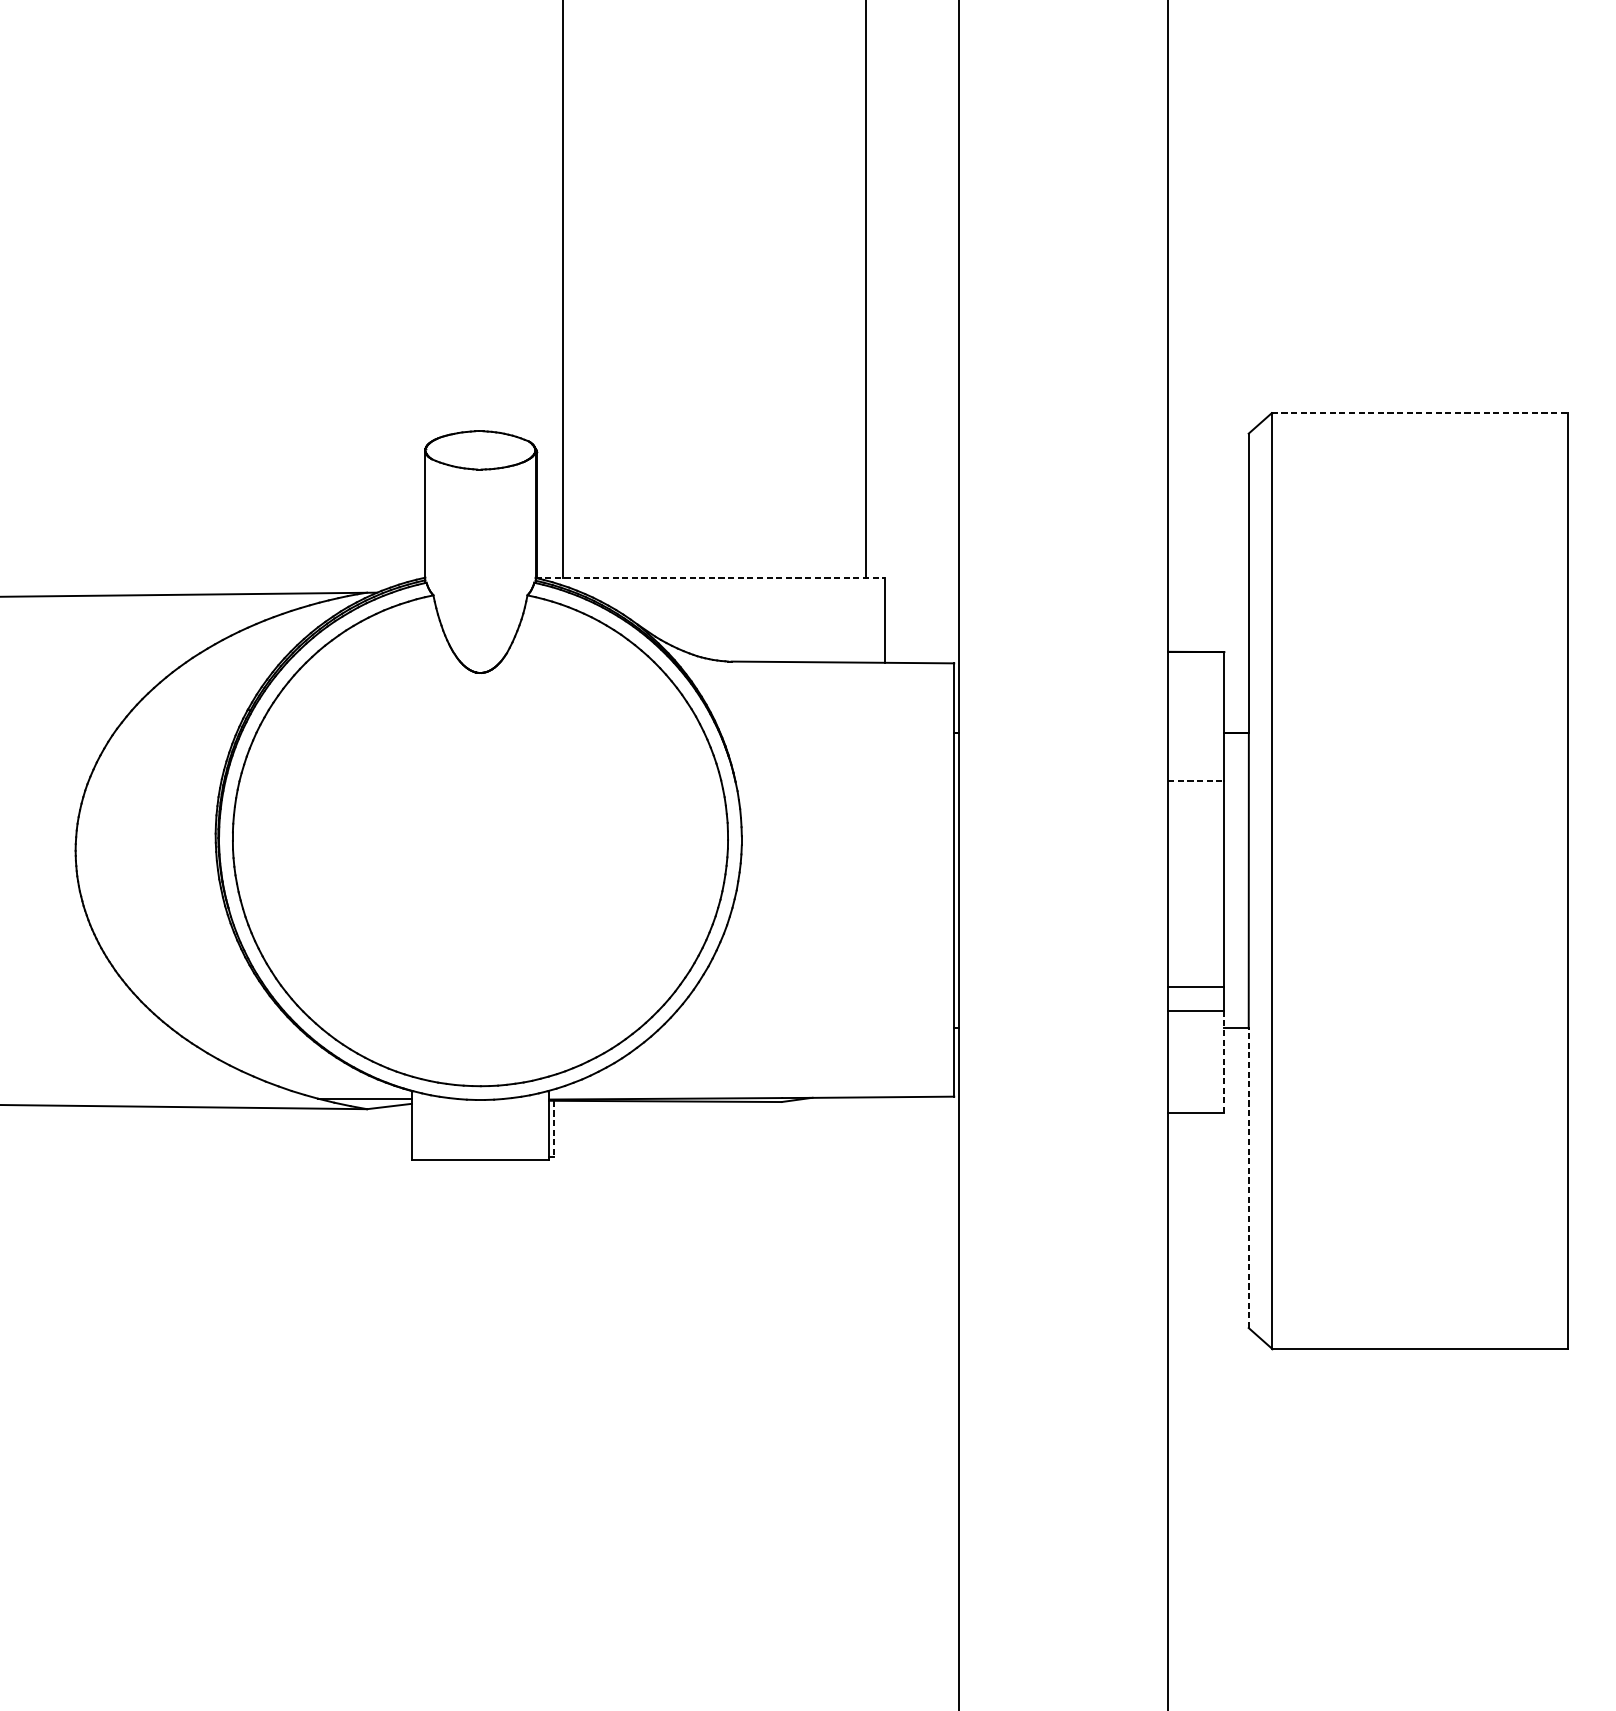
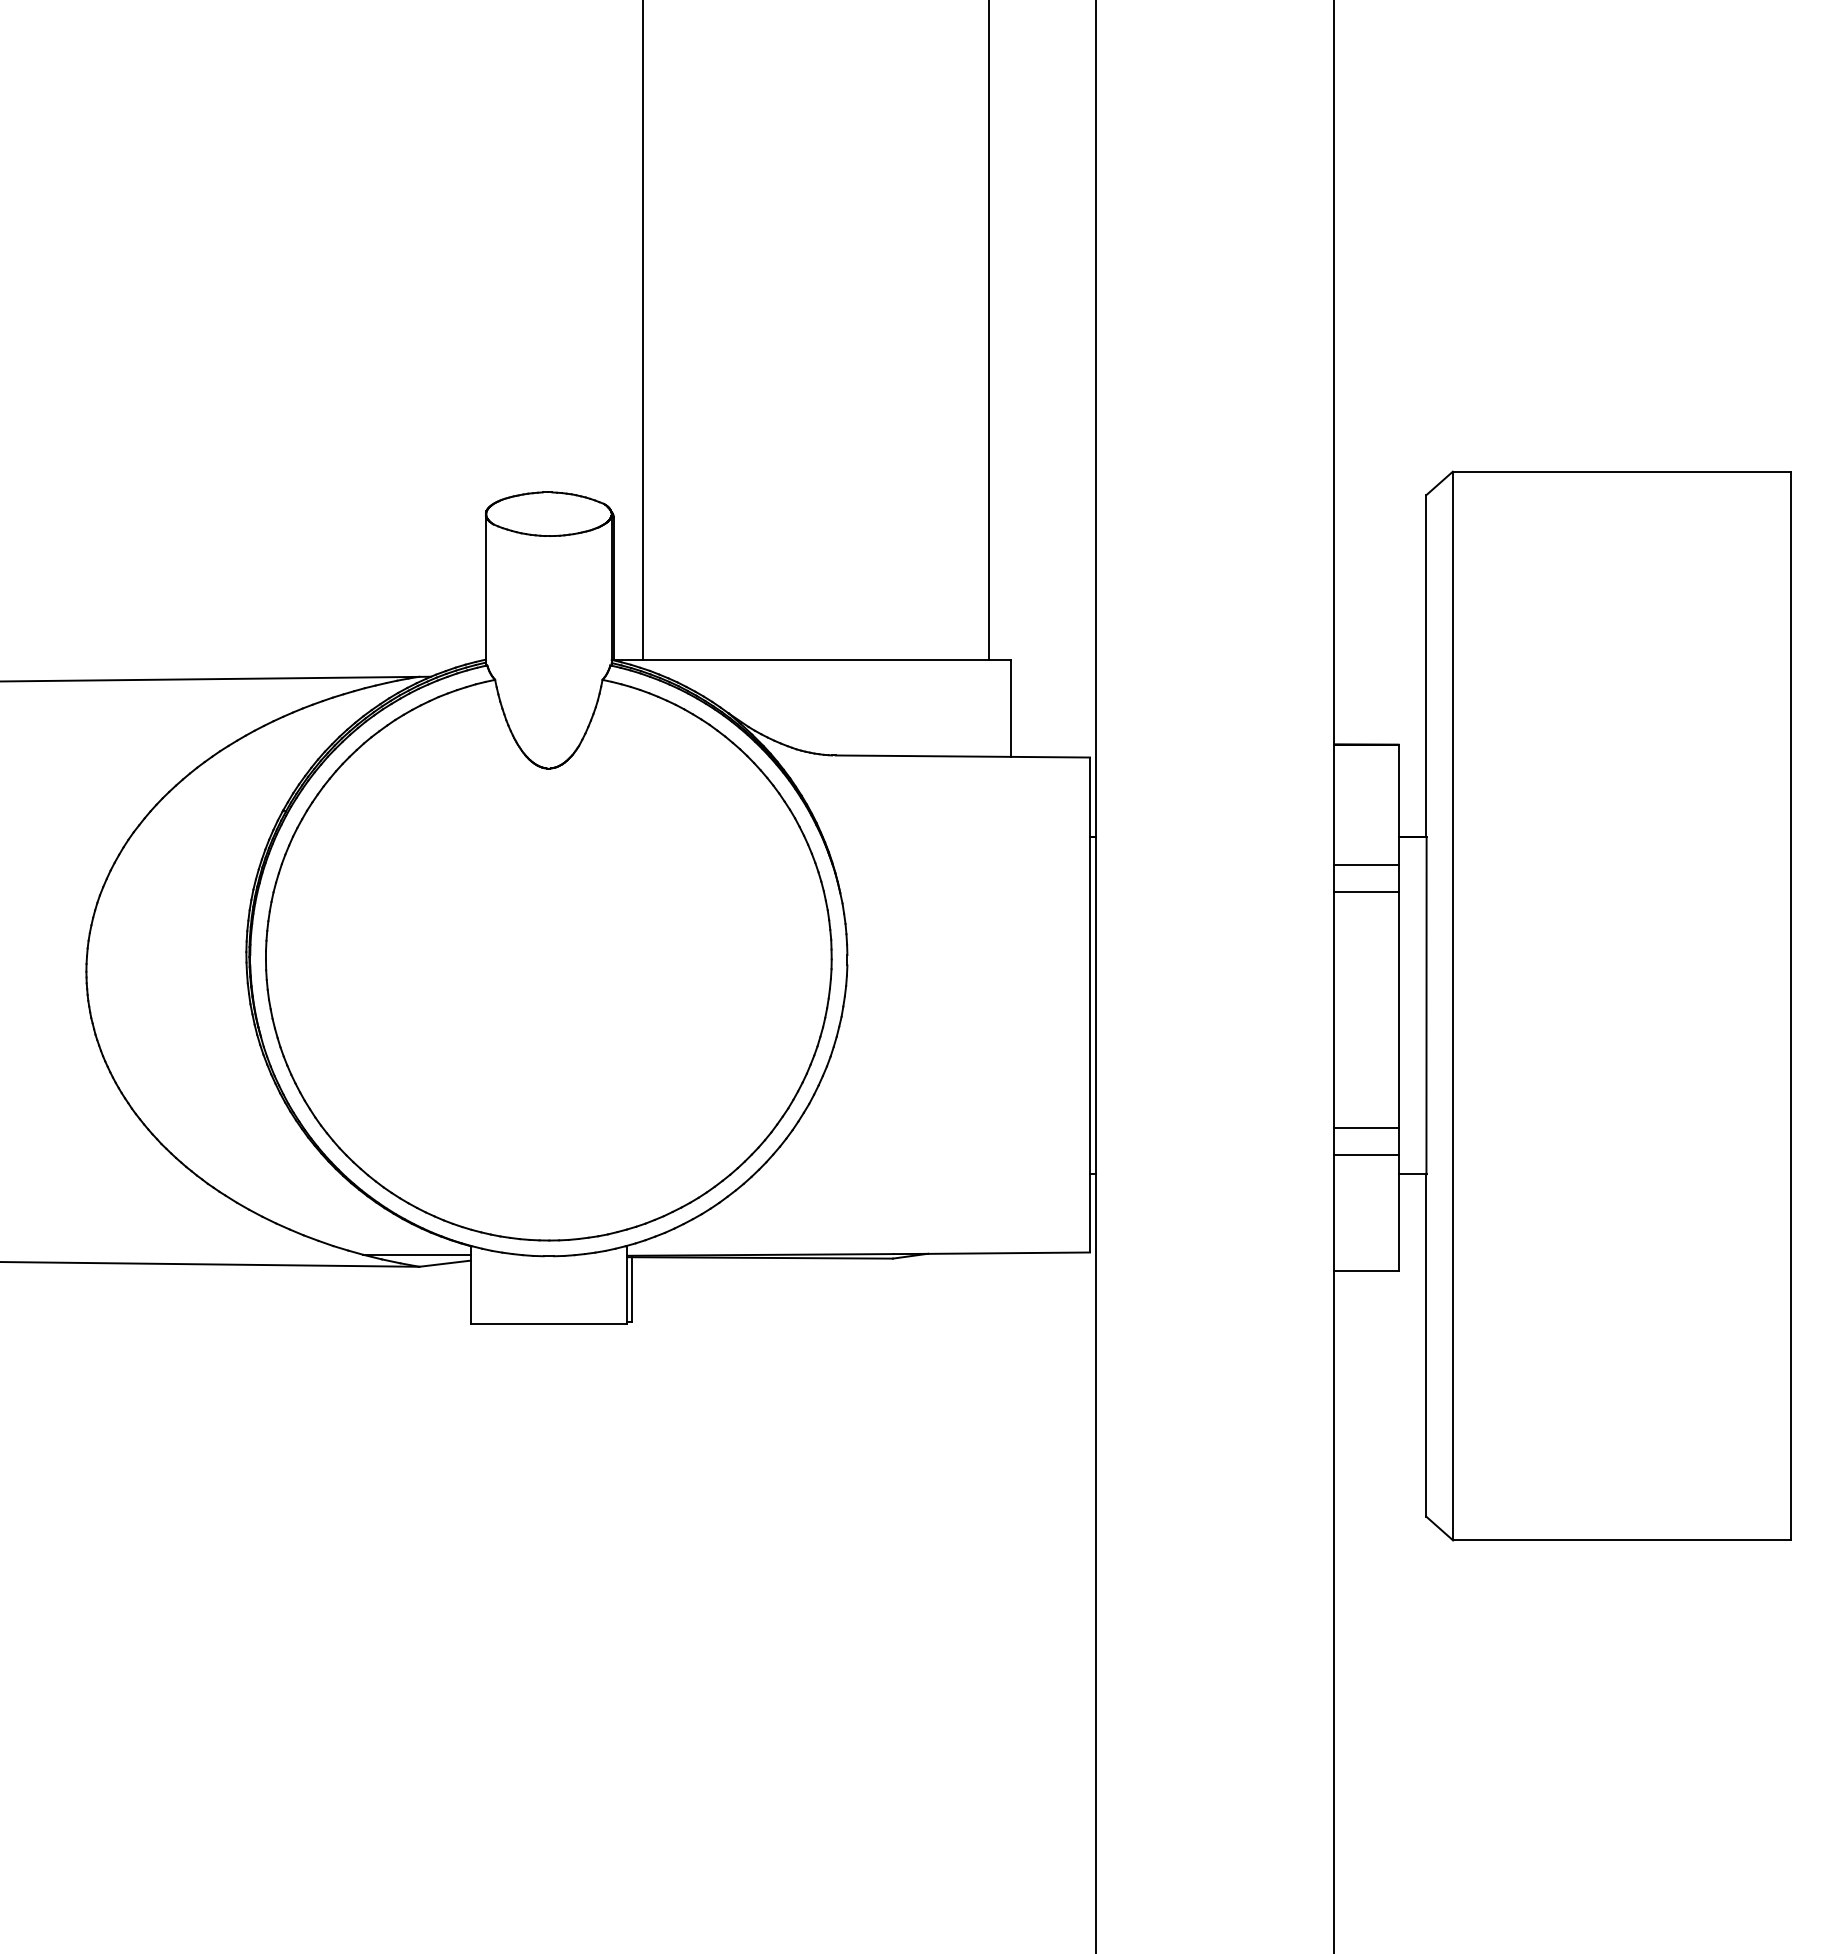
line: (1419, 412) -> (1621, 471), dashed -> solid
line: (710, 577) -> (811, 659), dashed -> solid
line: (1196, 757) -> (1366, 864), added
line: (1197, 780) -> (1367, 891), dashed -> solid
line: (1224, 1061) -> (1398, 1212), dashed -> solid
line: (553, 1129) -> (632, 1290), dashed -> solid
line: (1248, 1178) -> (1426, 1345), dashed -> solid

